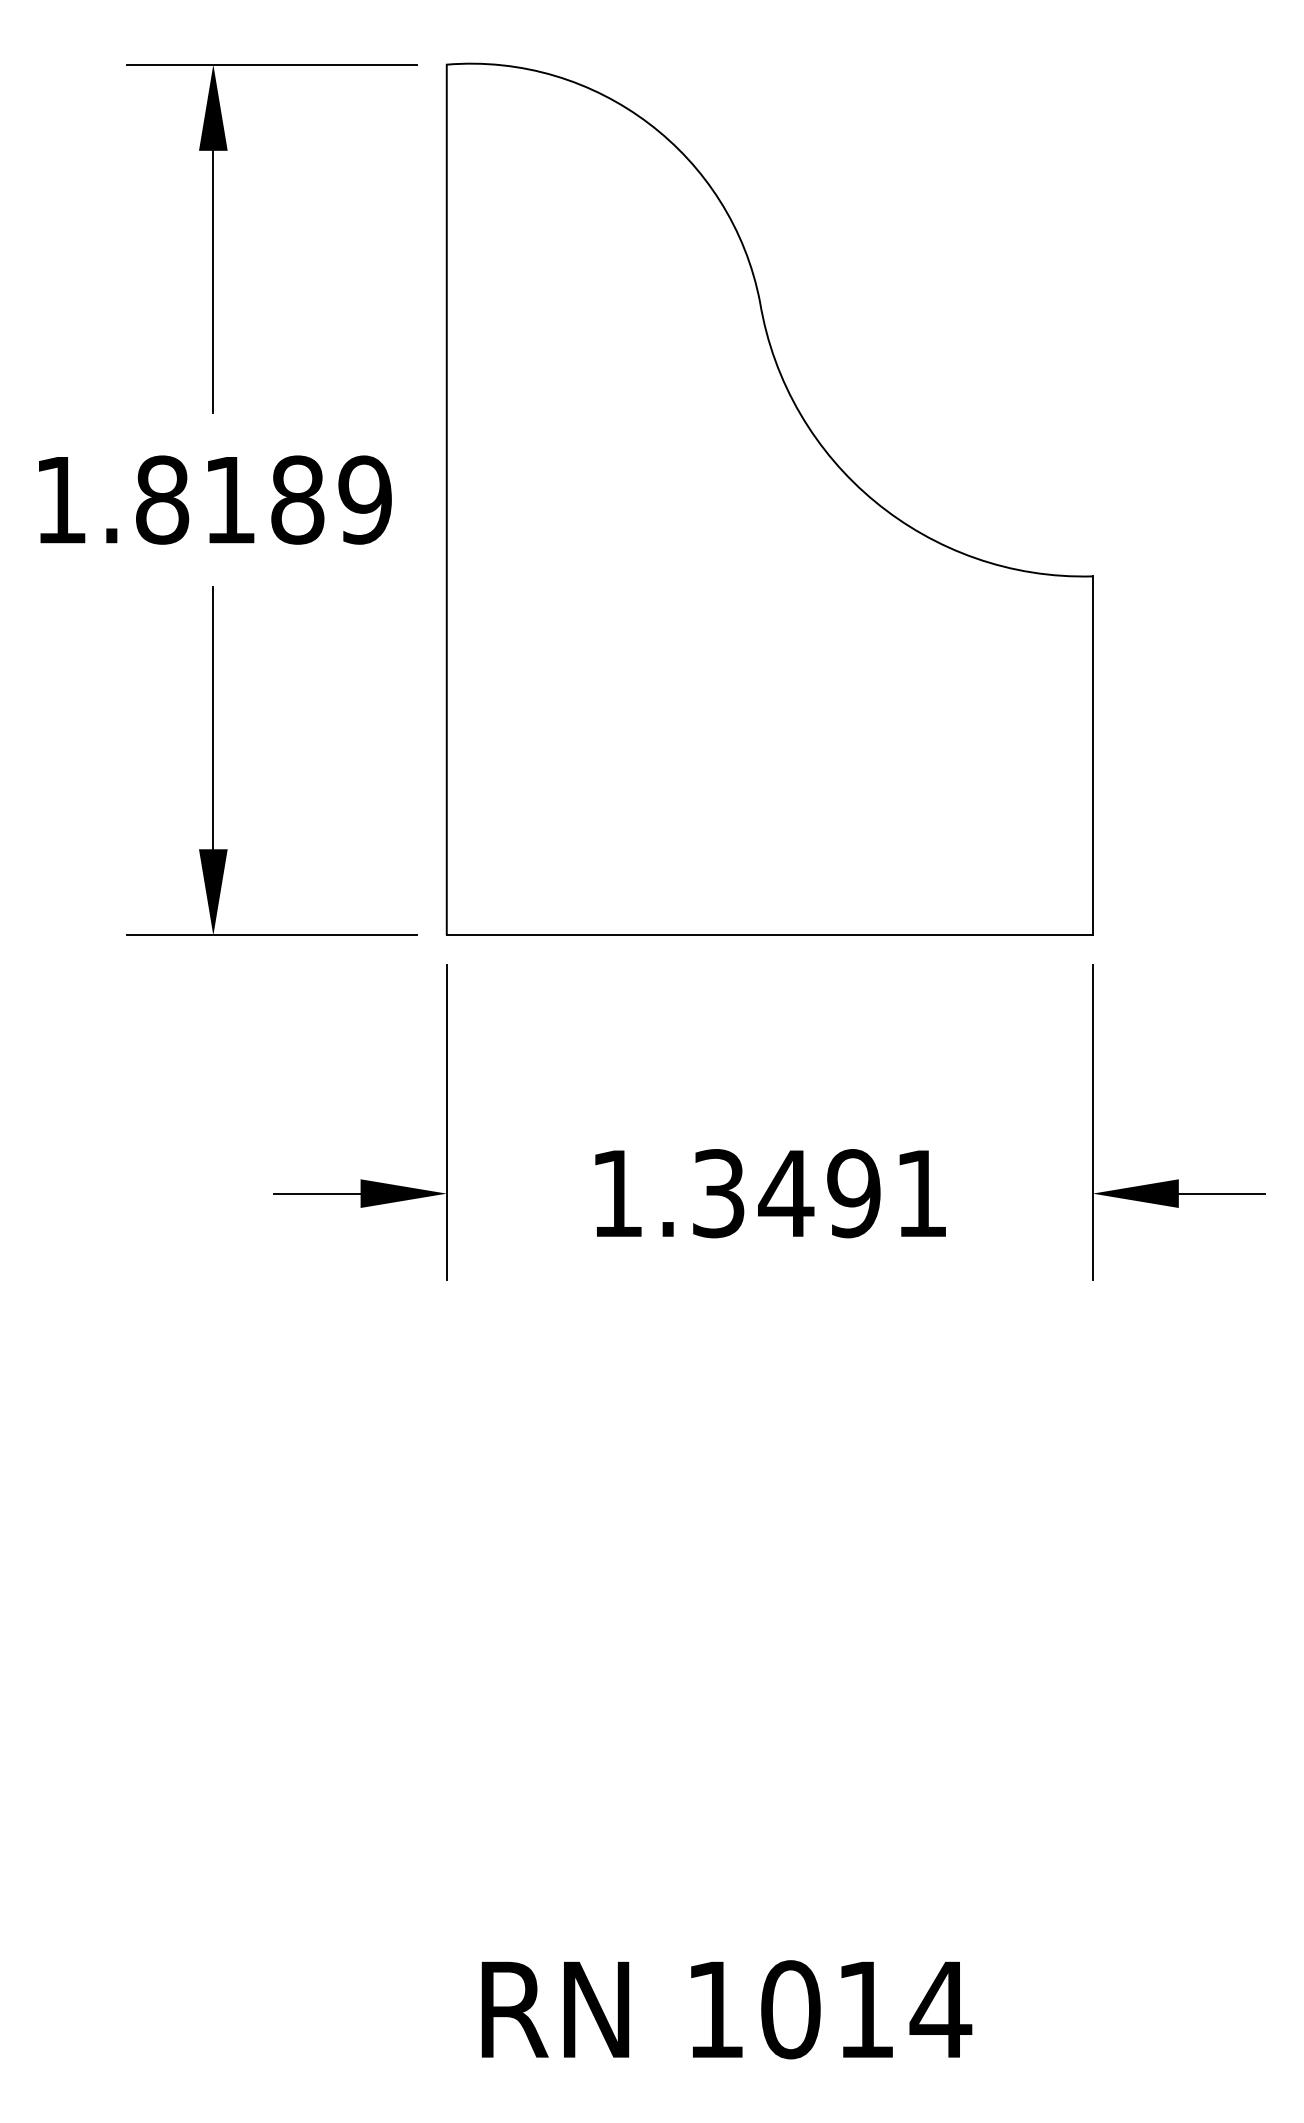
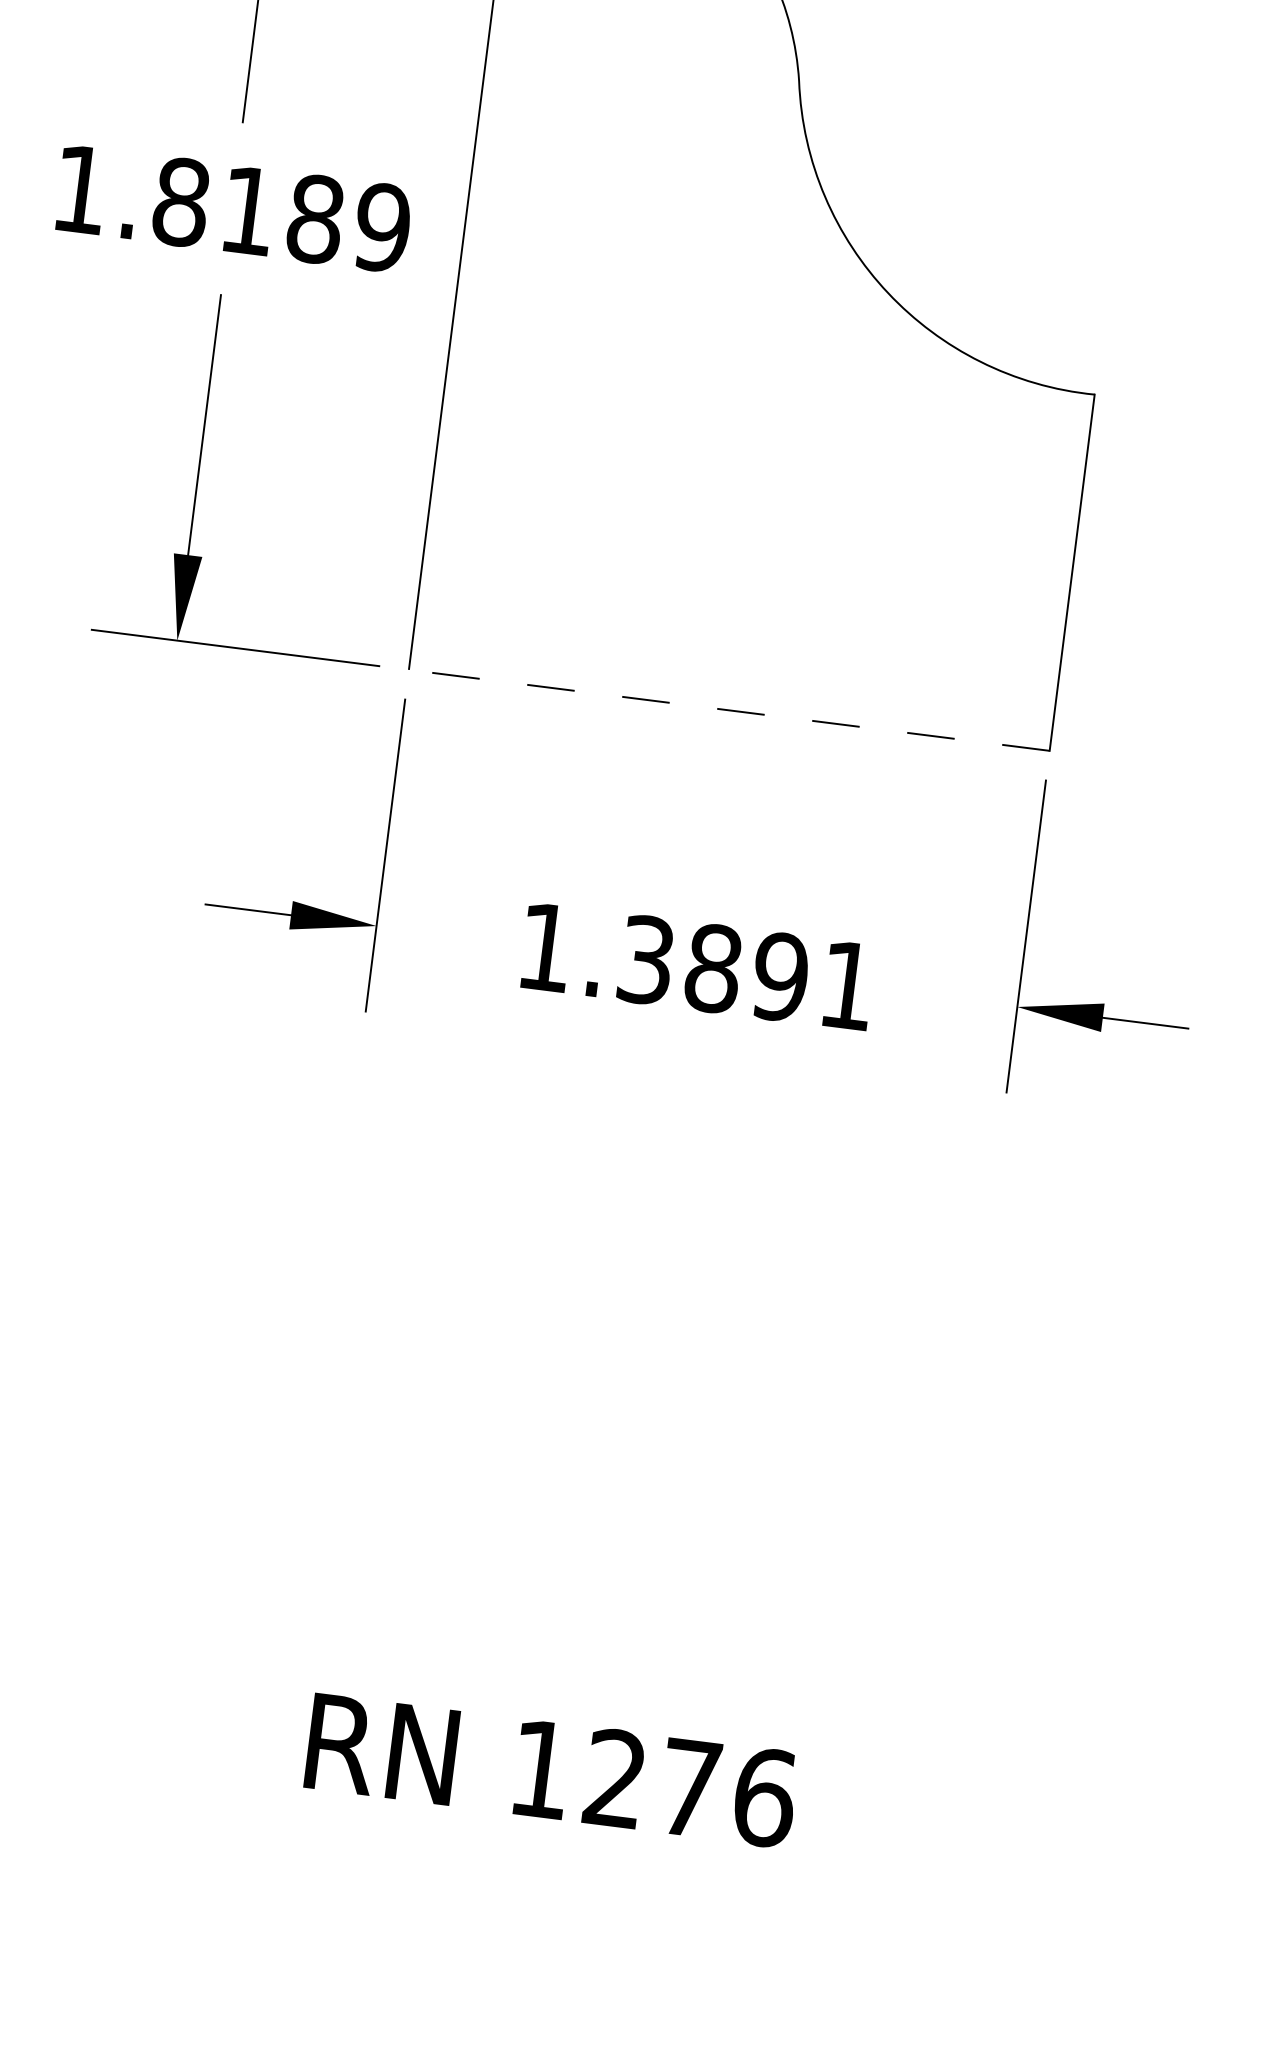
line: (769, 935) -> (729, 710), solid -> dashed
text: (786, 1193) -> (713, 968), 1.3491 -> 1.3891
text: (866, 2009) -> (690, 1788), 1014 -> 1276

